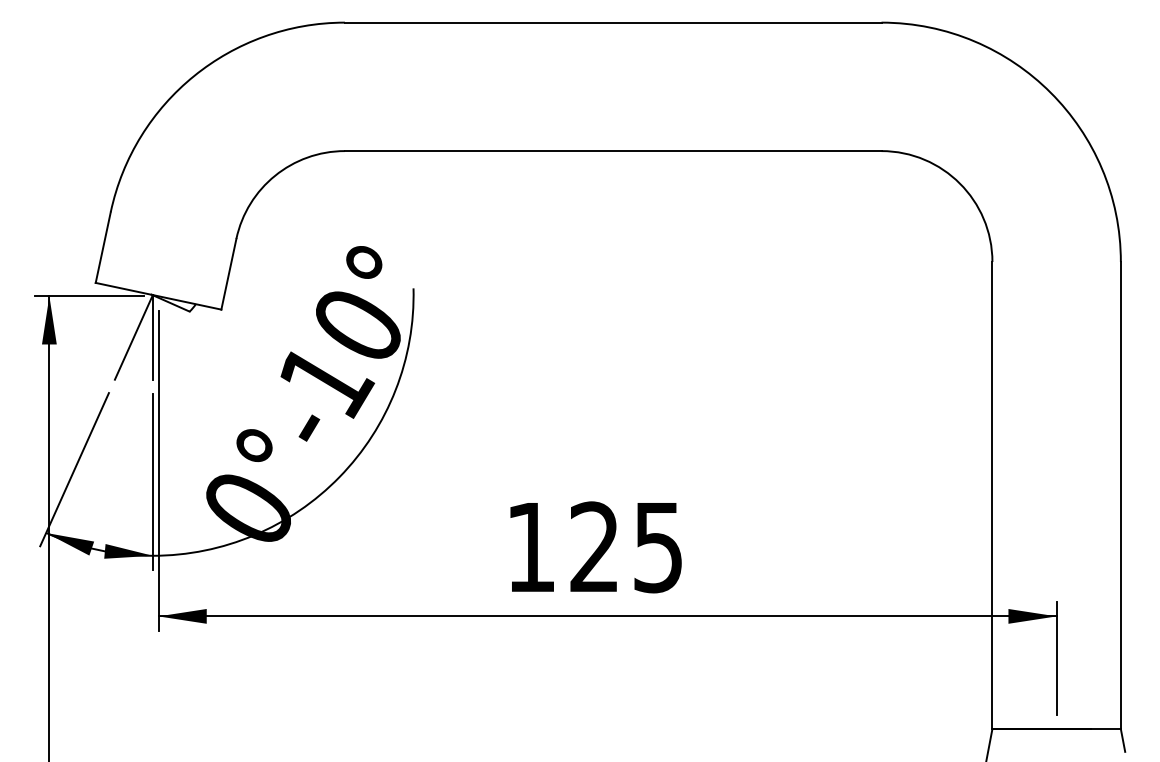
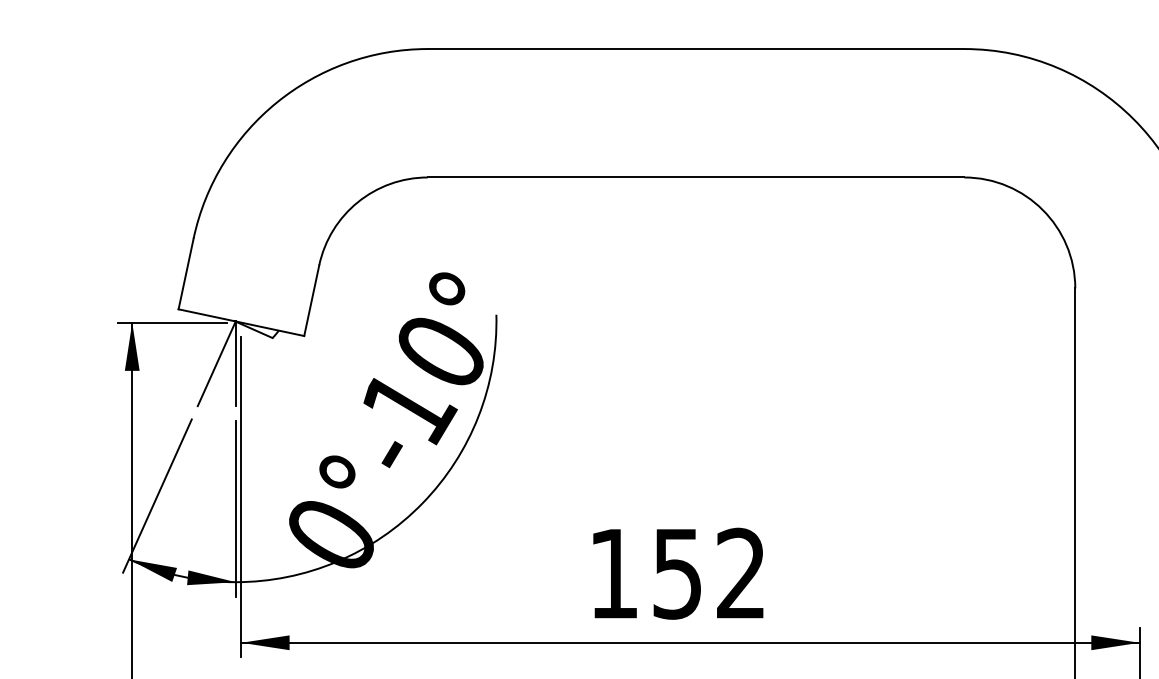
text: (625, 547) -> (708, 573), 125 -> 152

